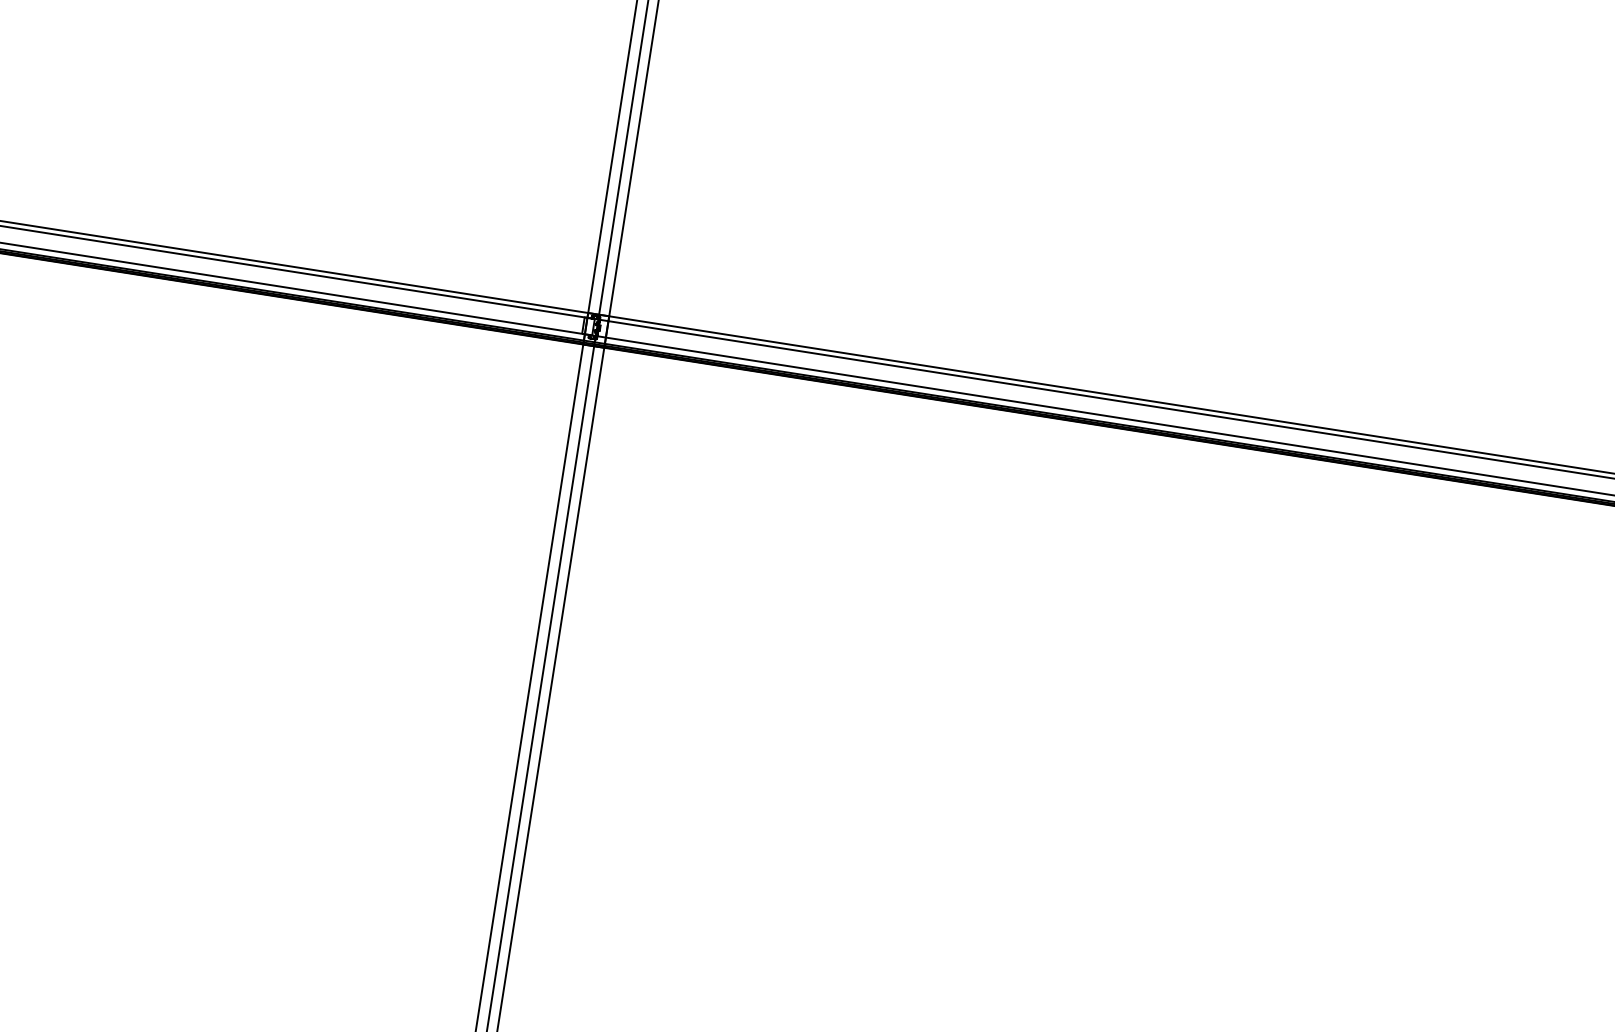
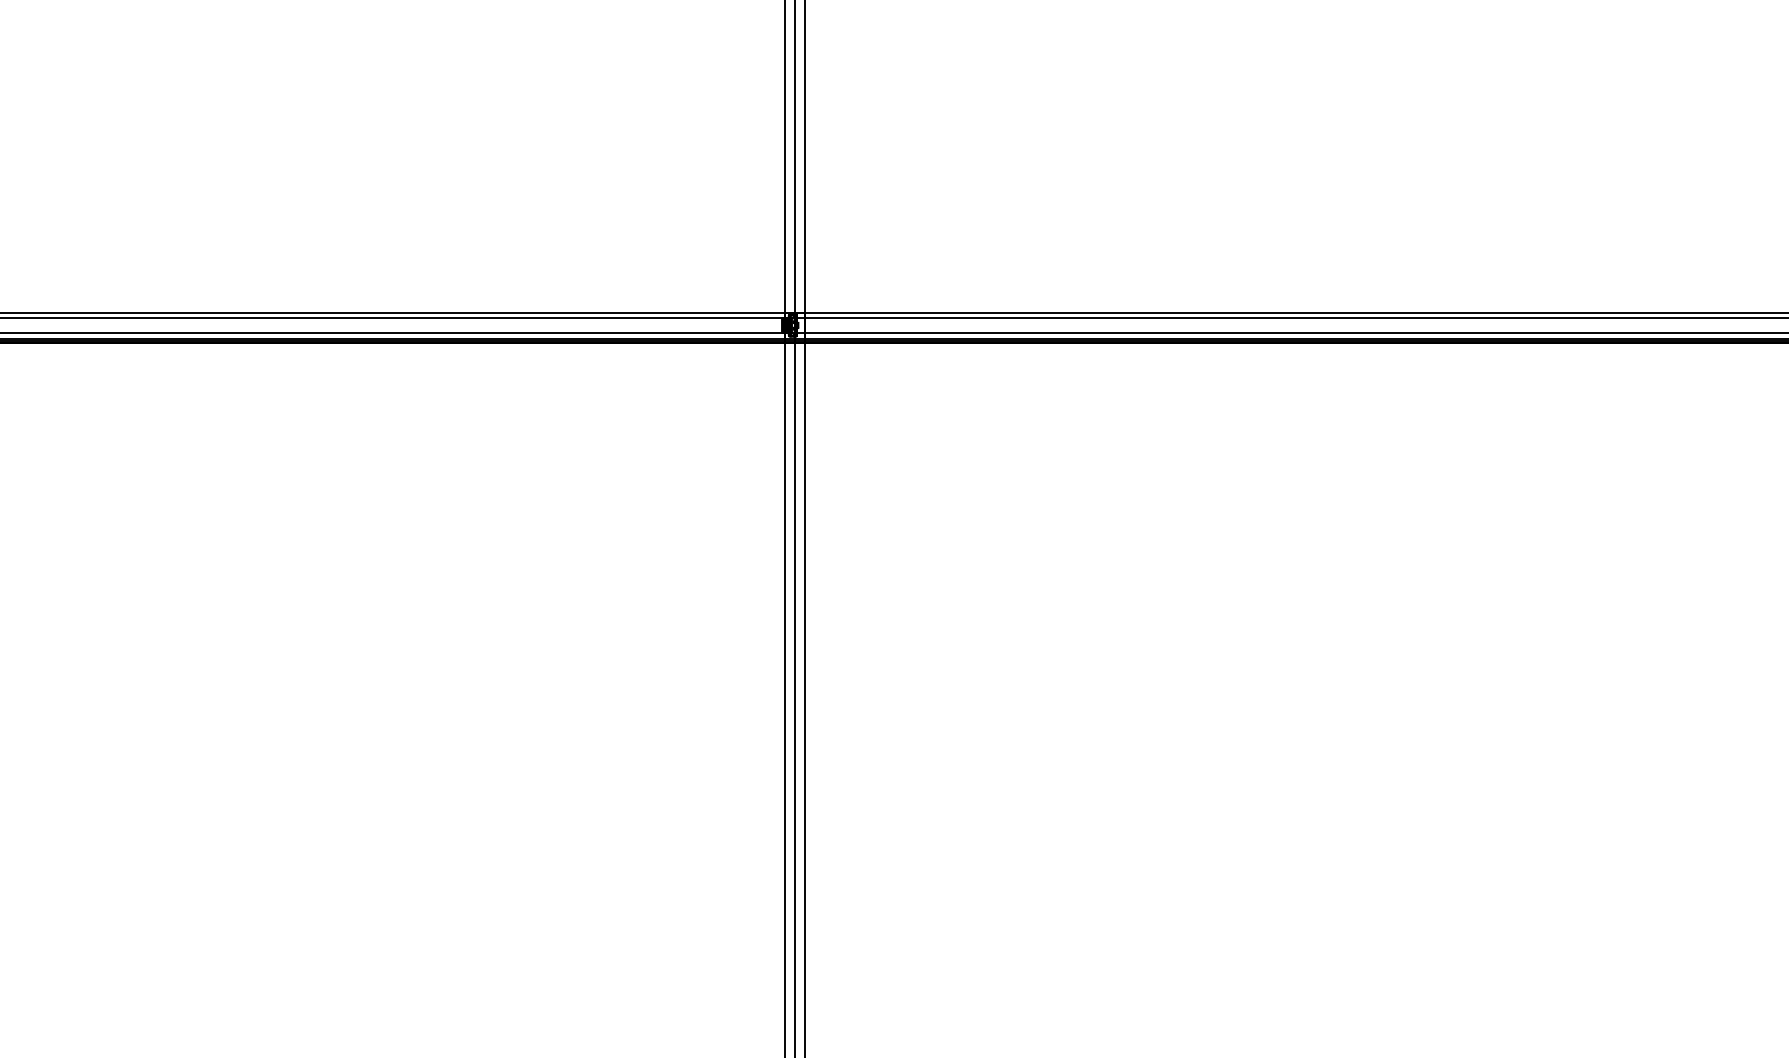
fill: (587, 326) -> (786, 325), added

